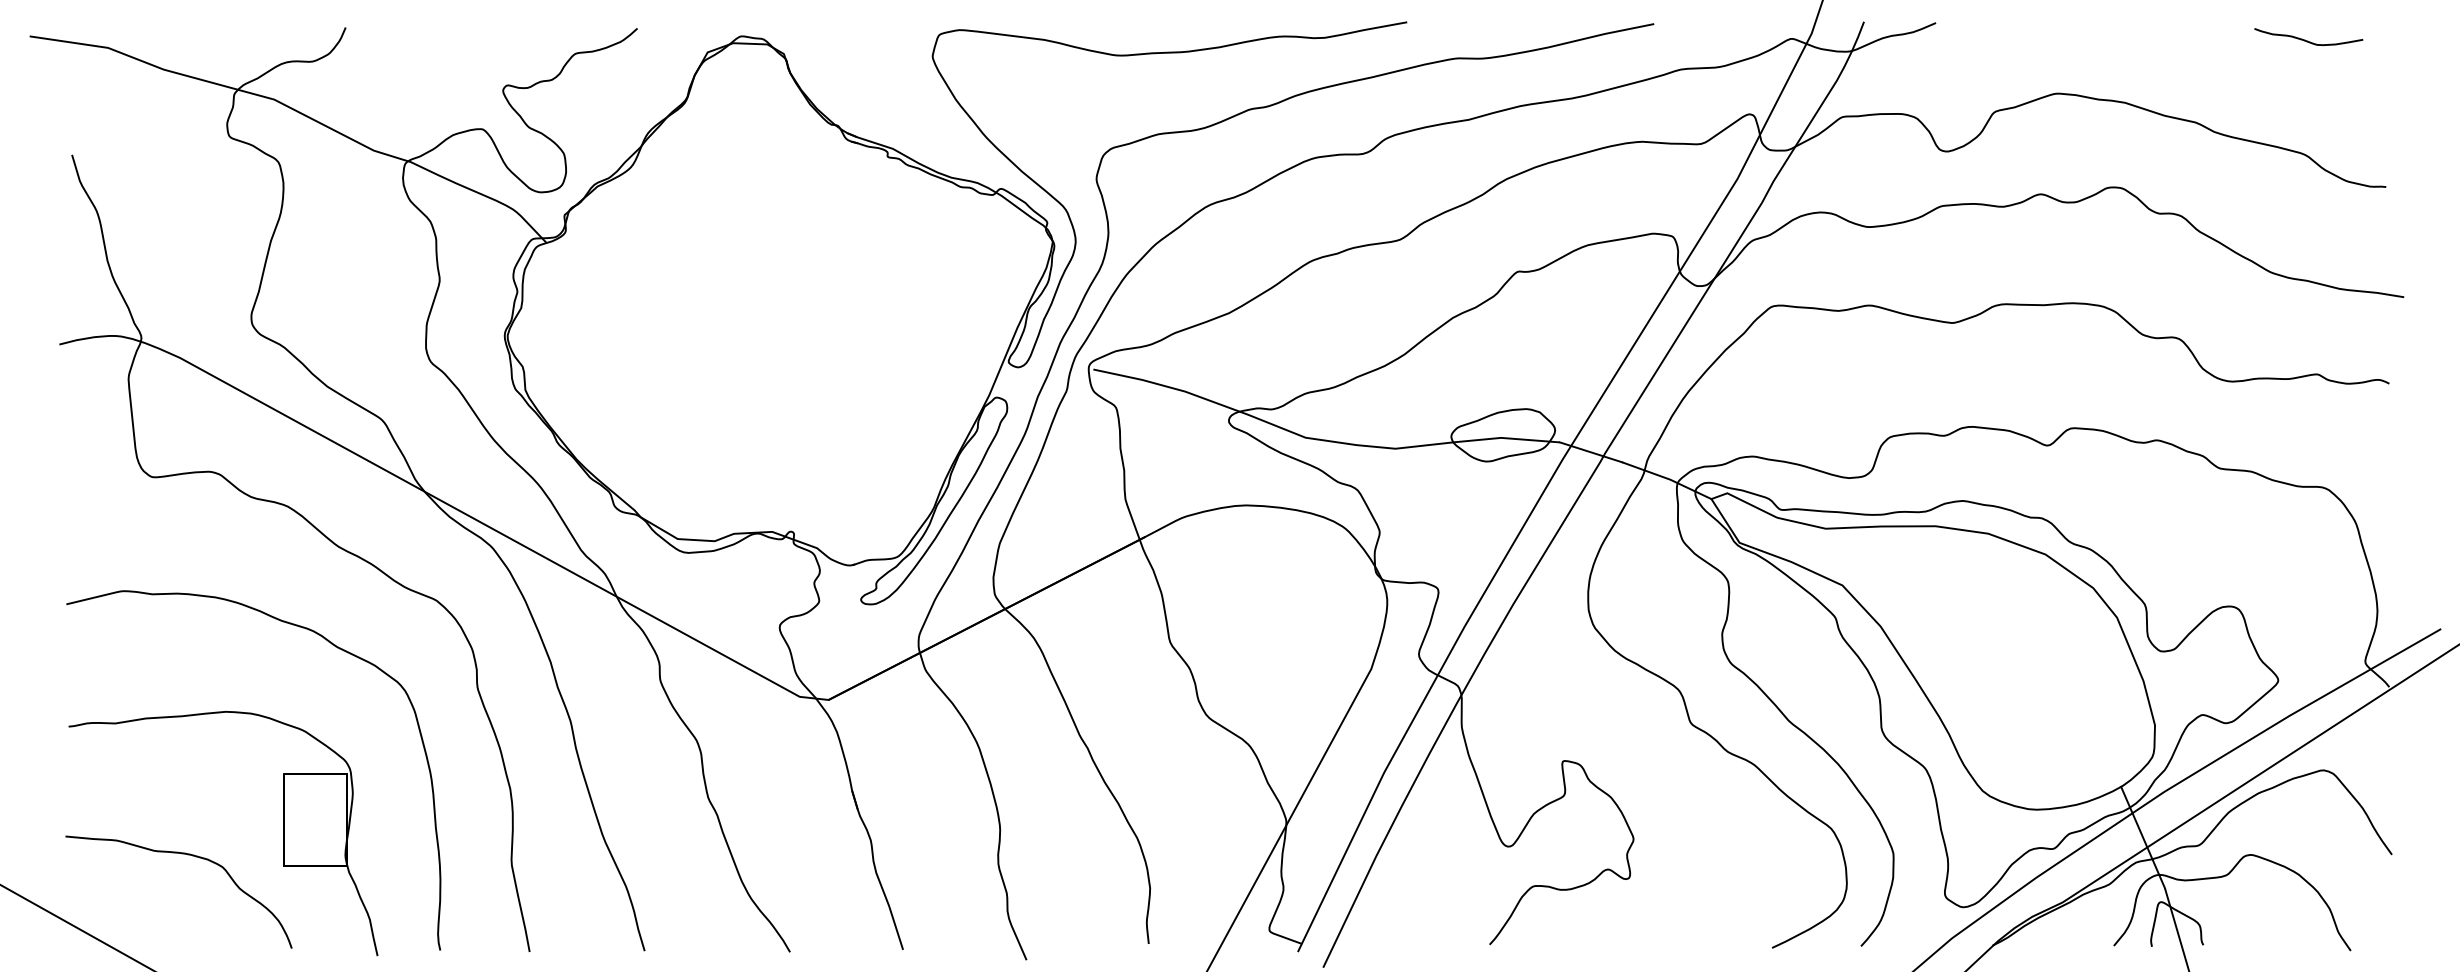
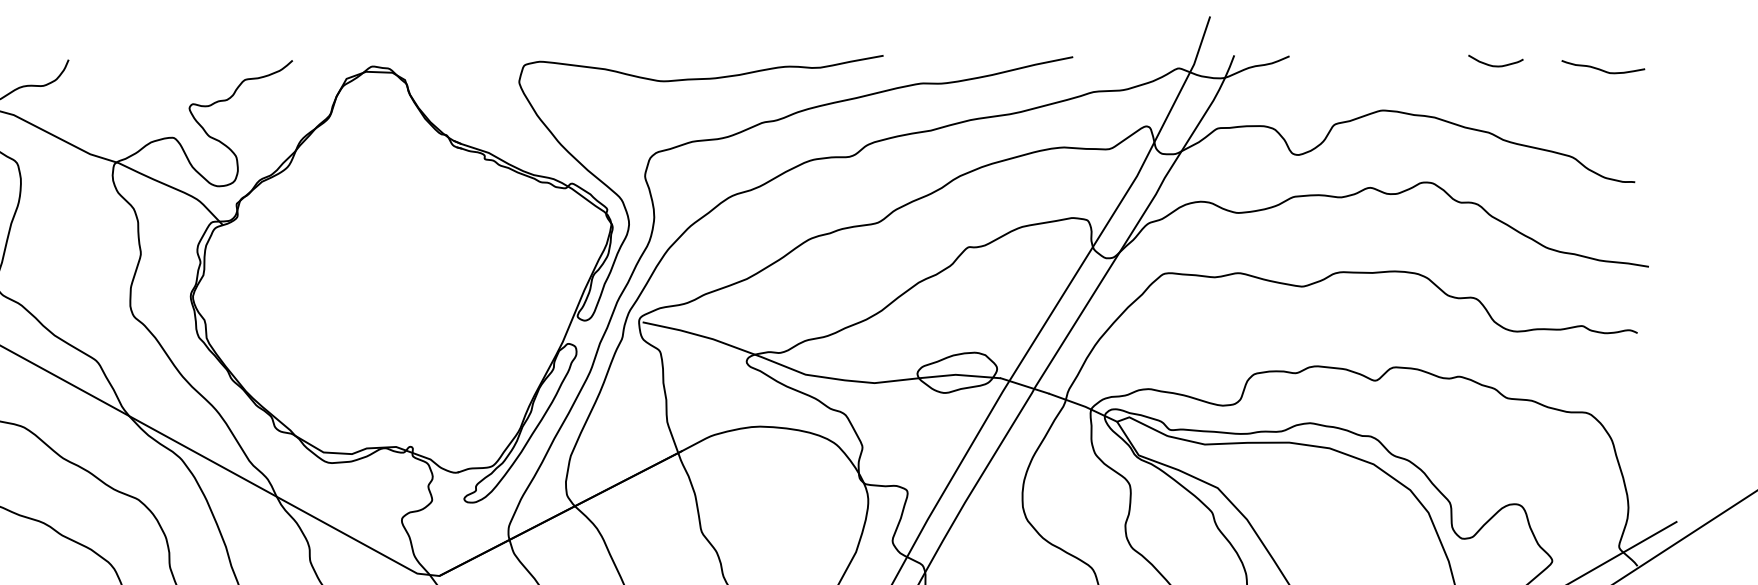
curve: (2204, 35) -> (1495, 65), added
curve: (2307, 40) -> (1602, 69), moved

